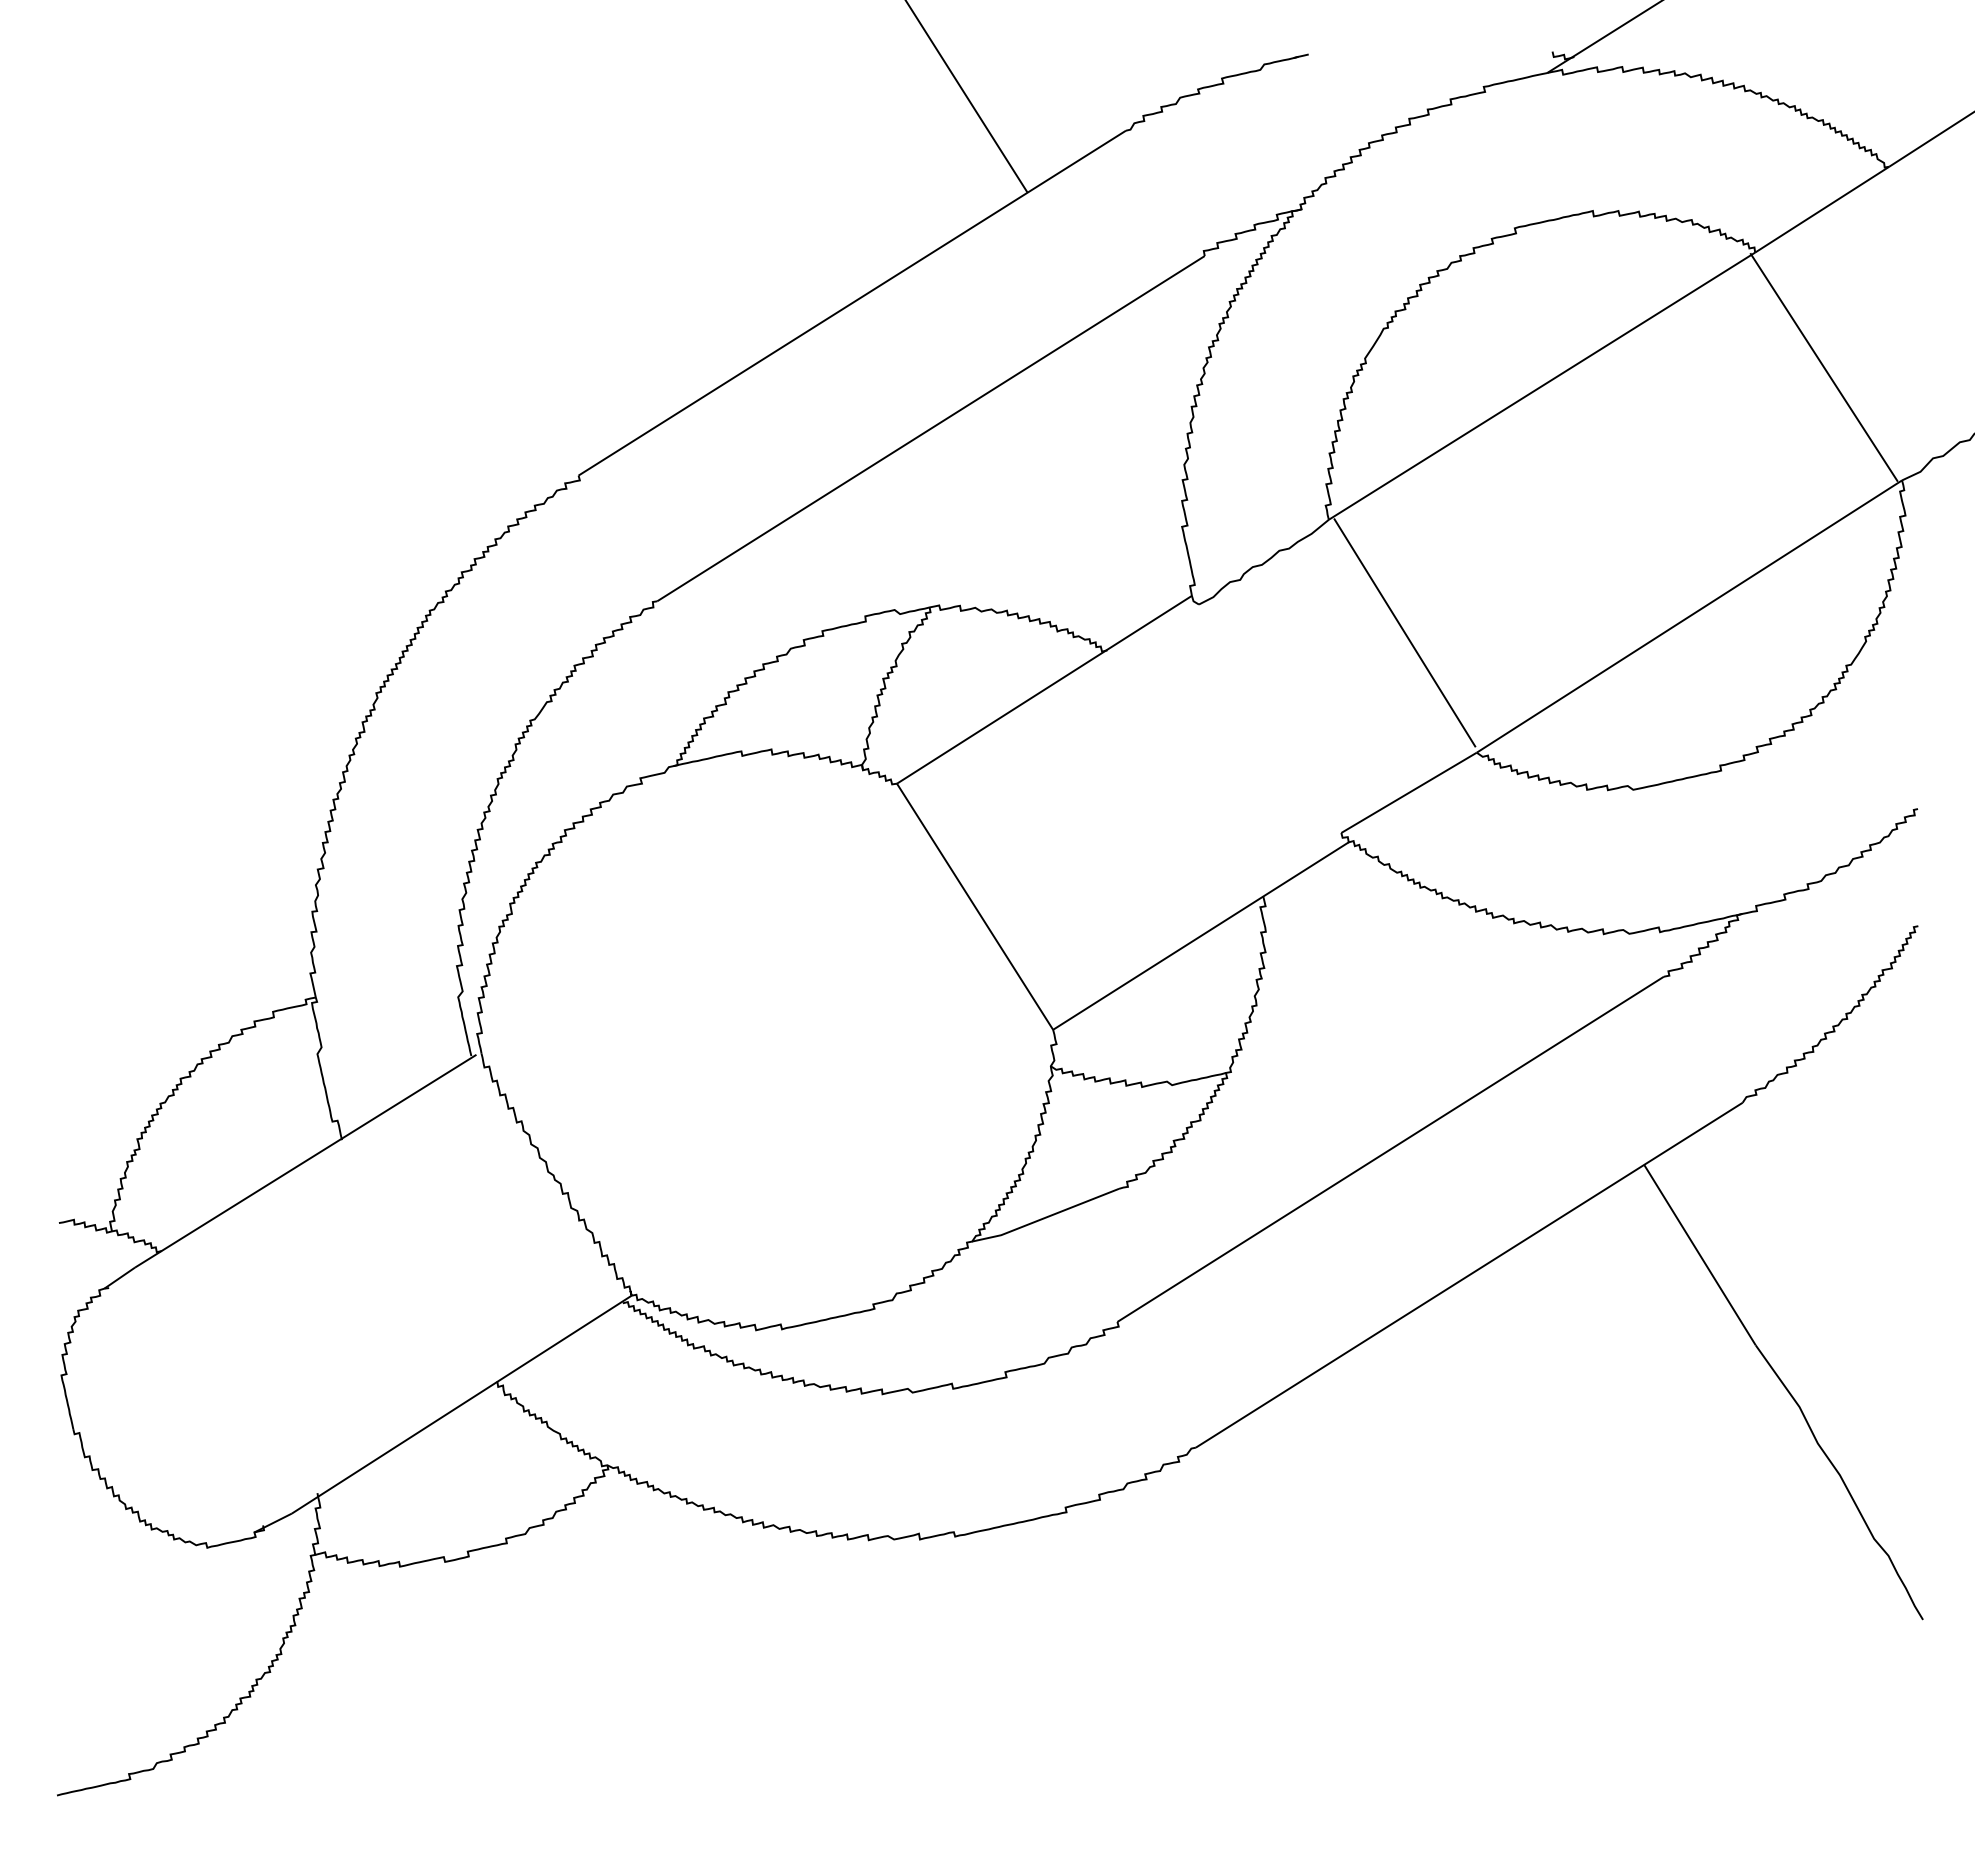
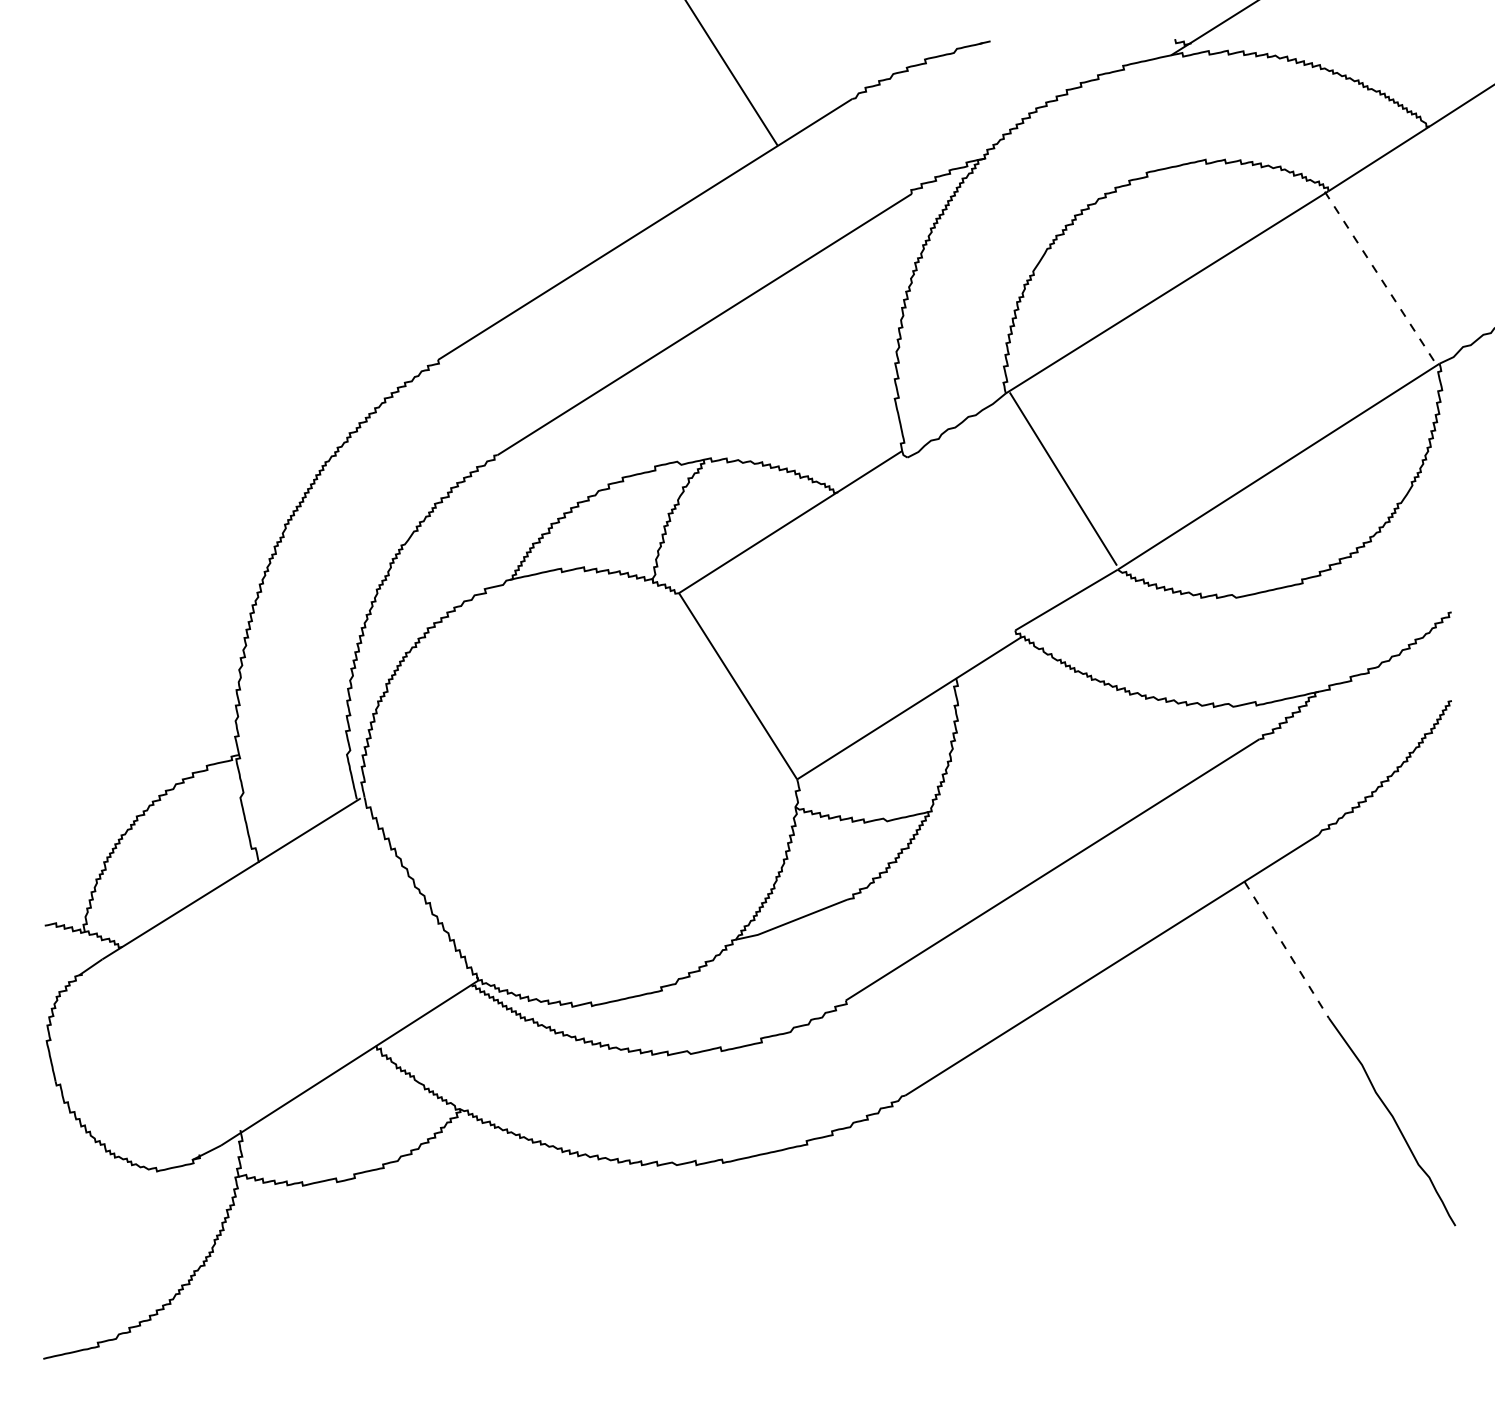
line: (1824, 367) -> (1380, 278), solid -> dashed
line: (1700, 1255) -> (1287, 950), solid -> dashed

